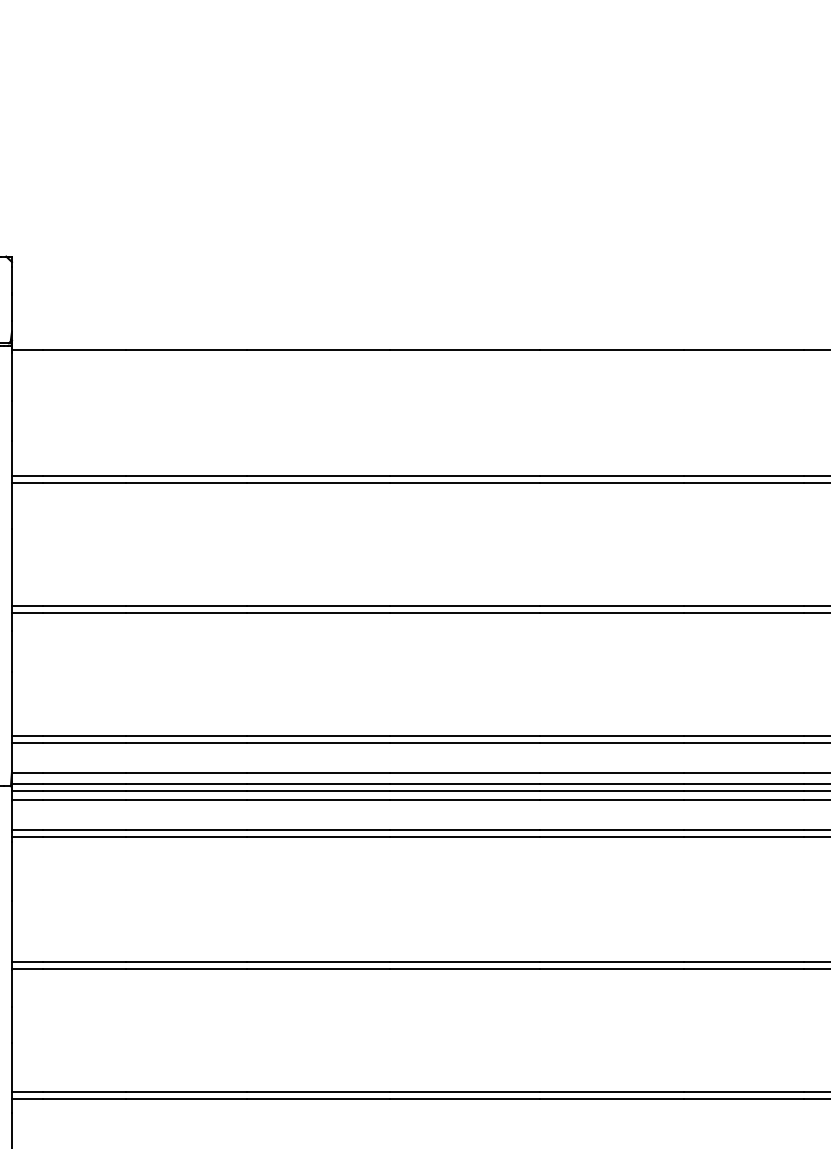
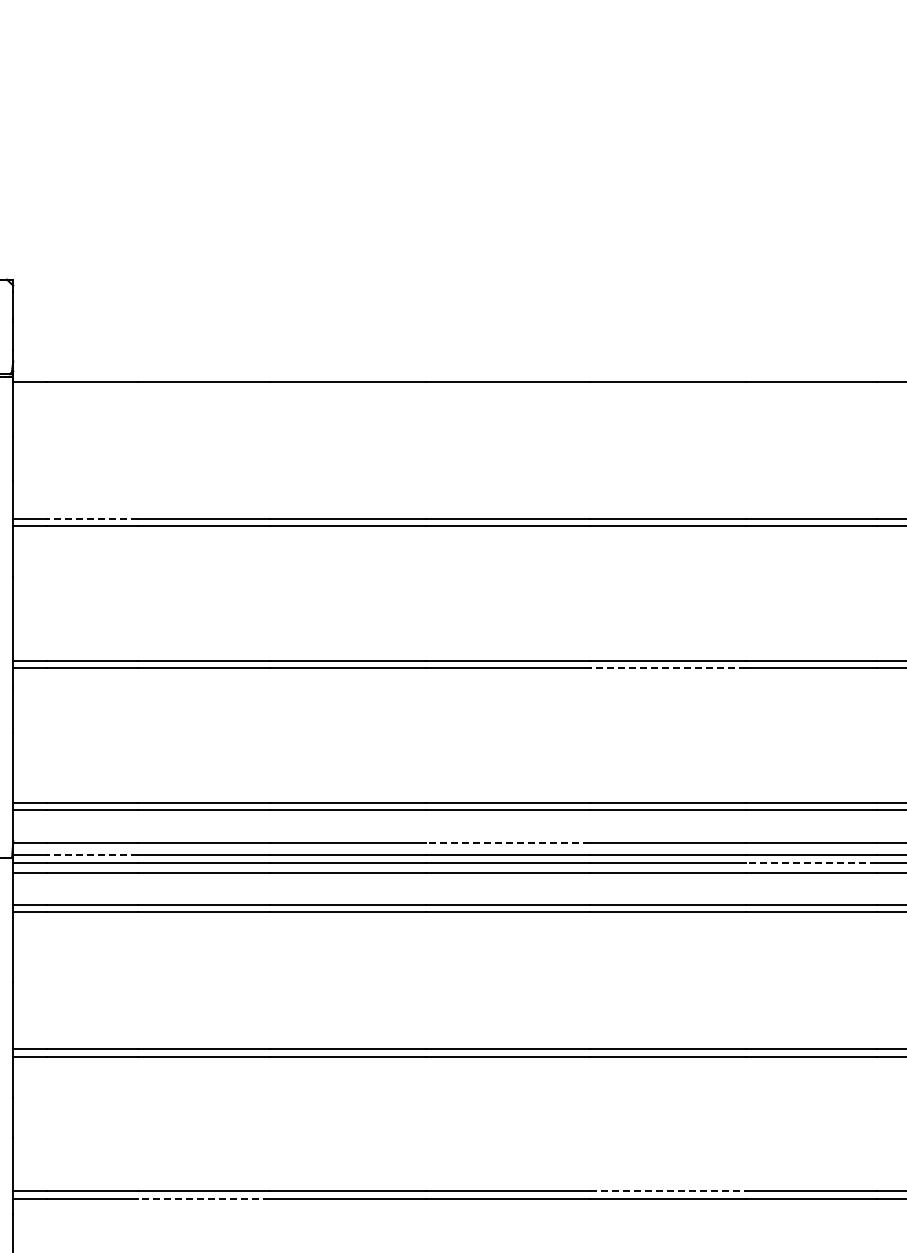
line: (84, 475) -> (92, 518), solid -> dashed
line: (611, 612) -> (667, 668), solid -> dashed
line: (464, 772) -> (507, 842), solid -> dashed
line: (84, 784) -> (92, 855), solid -> dashed
line: (743, 790) -> (811, 862), solid -> dashed
line: (612, 1092) -> (668, 1191), solid -> dashed
line: (186, 1098) -> (203, 1198), solid -> dashed

